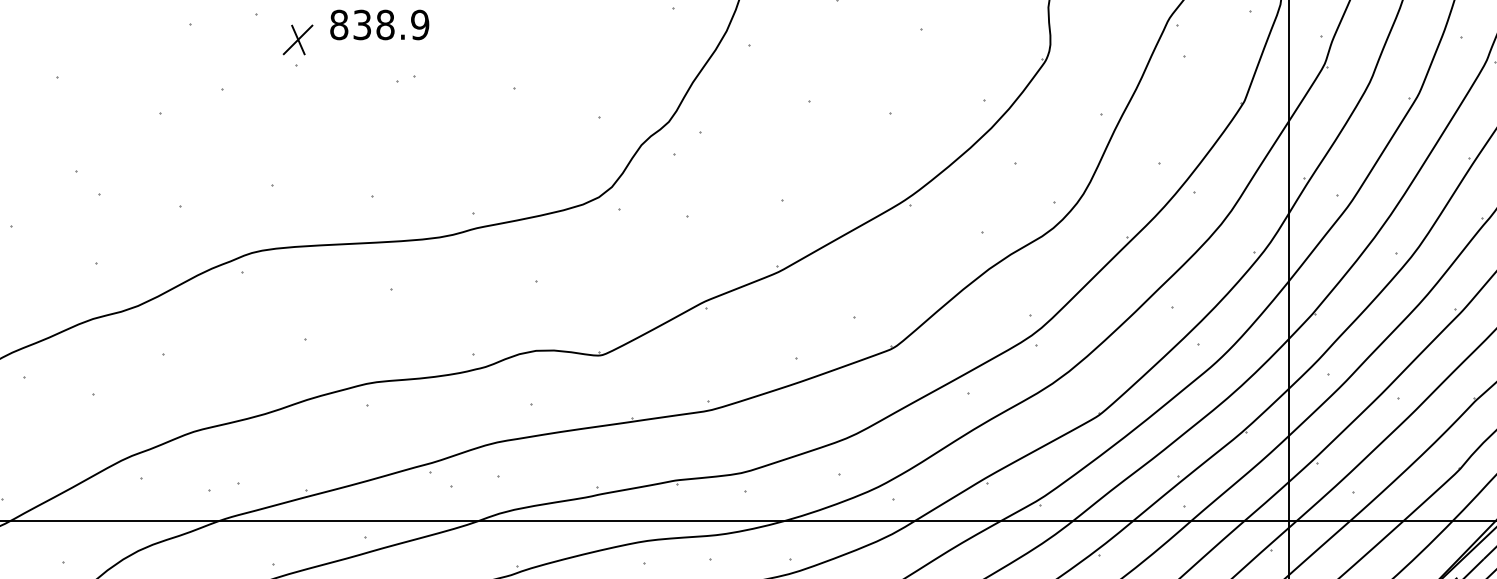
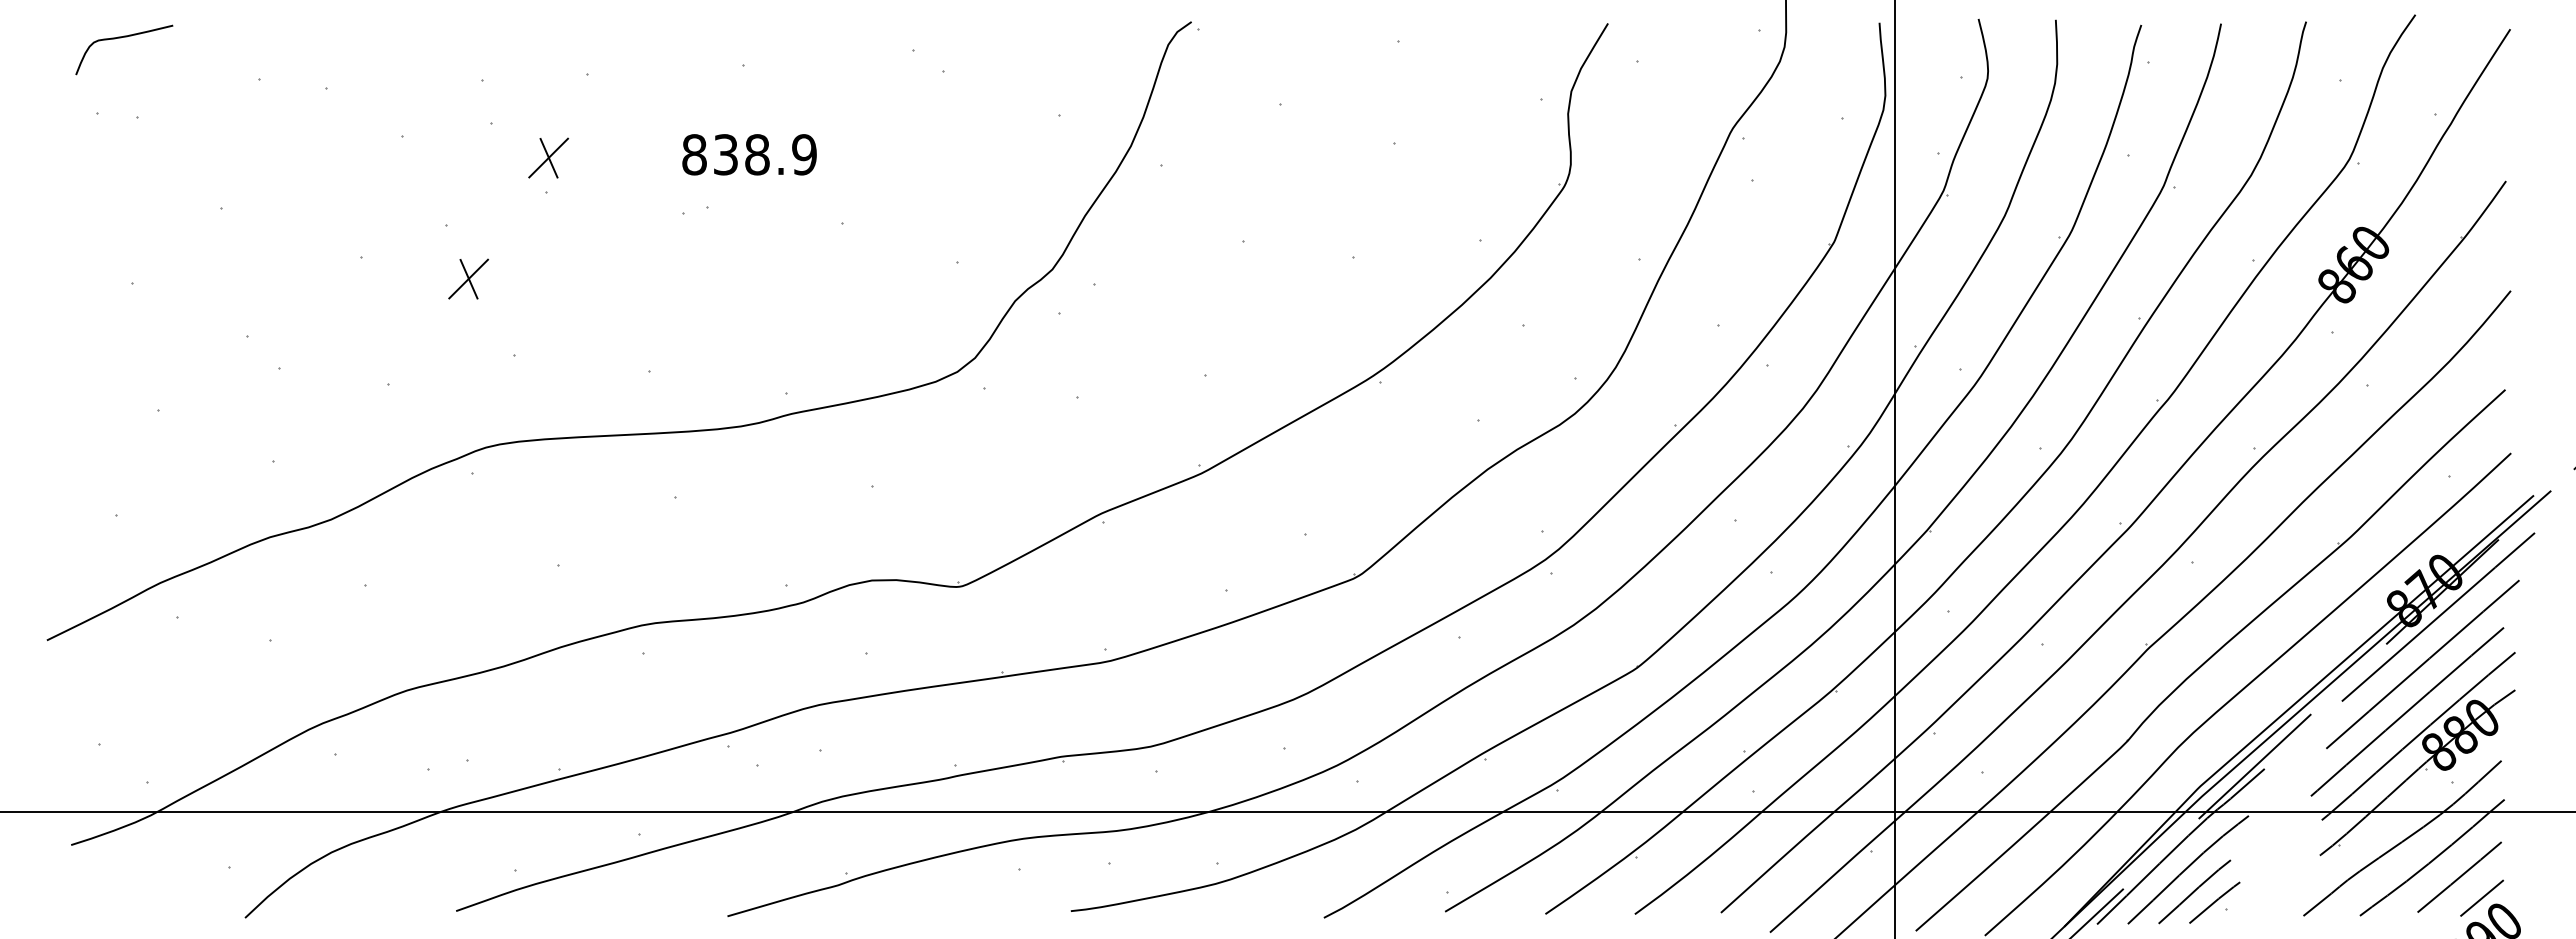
text: (379, 24) -> (749, 154), moved
part: (239, 128) -> (468, 278), added

